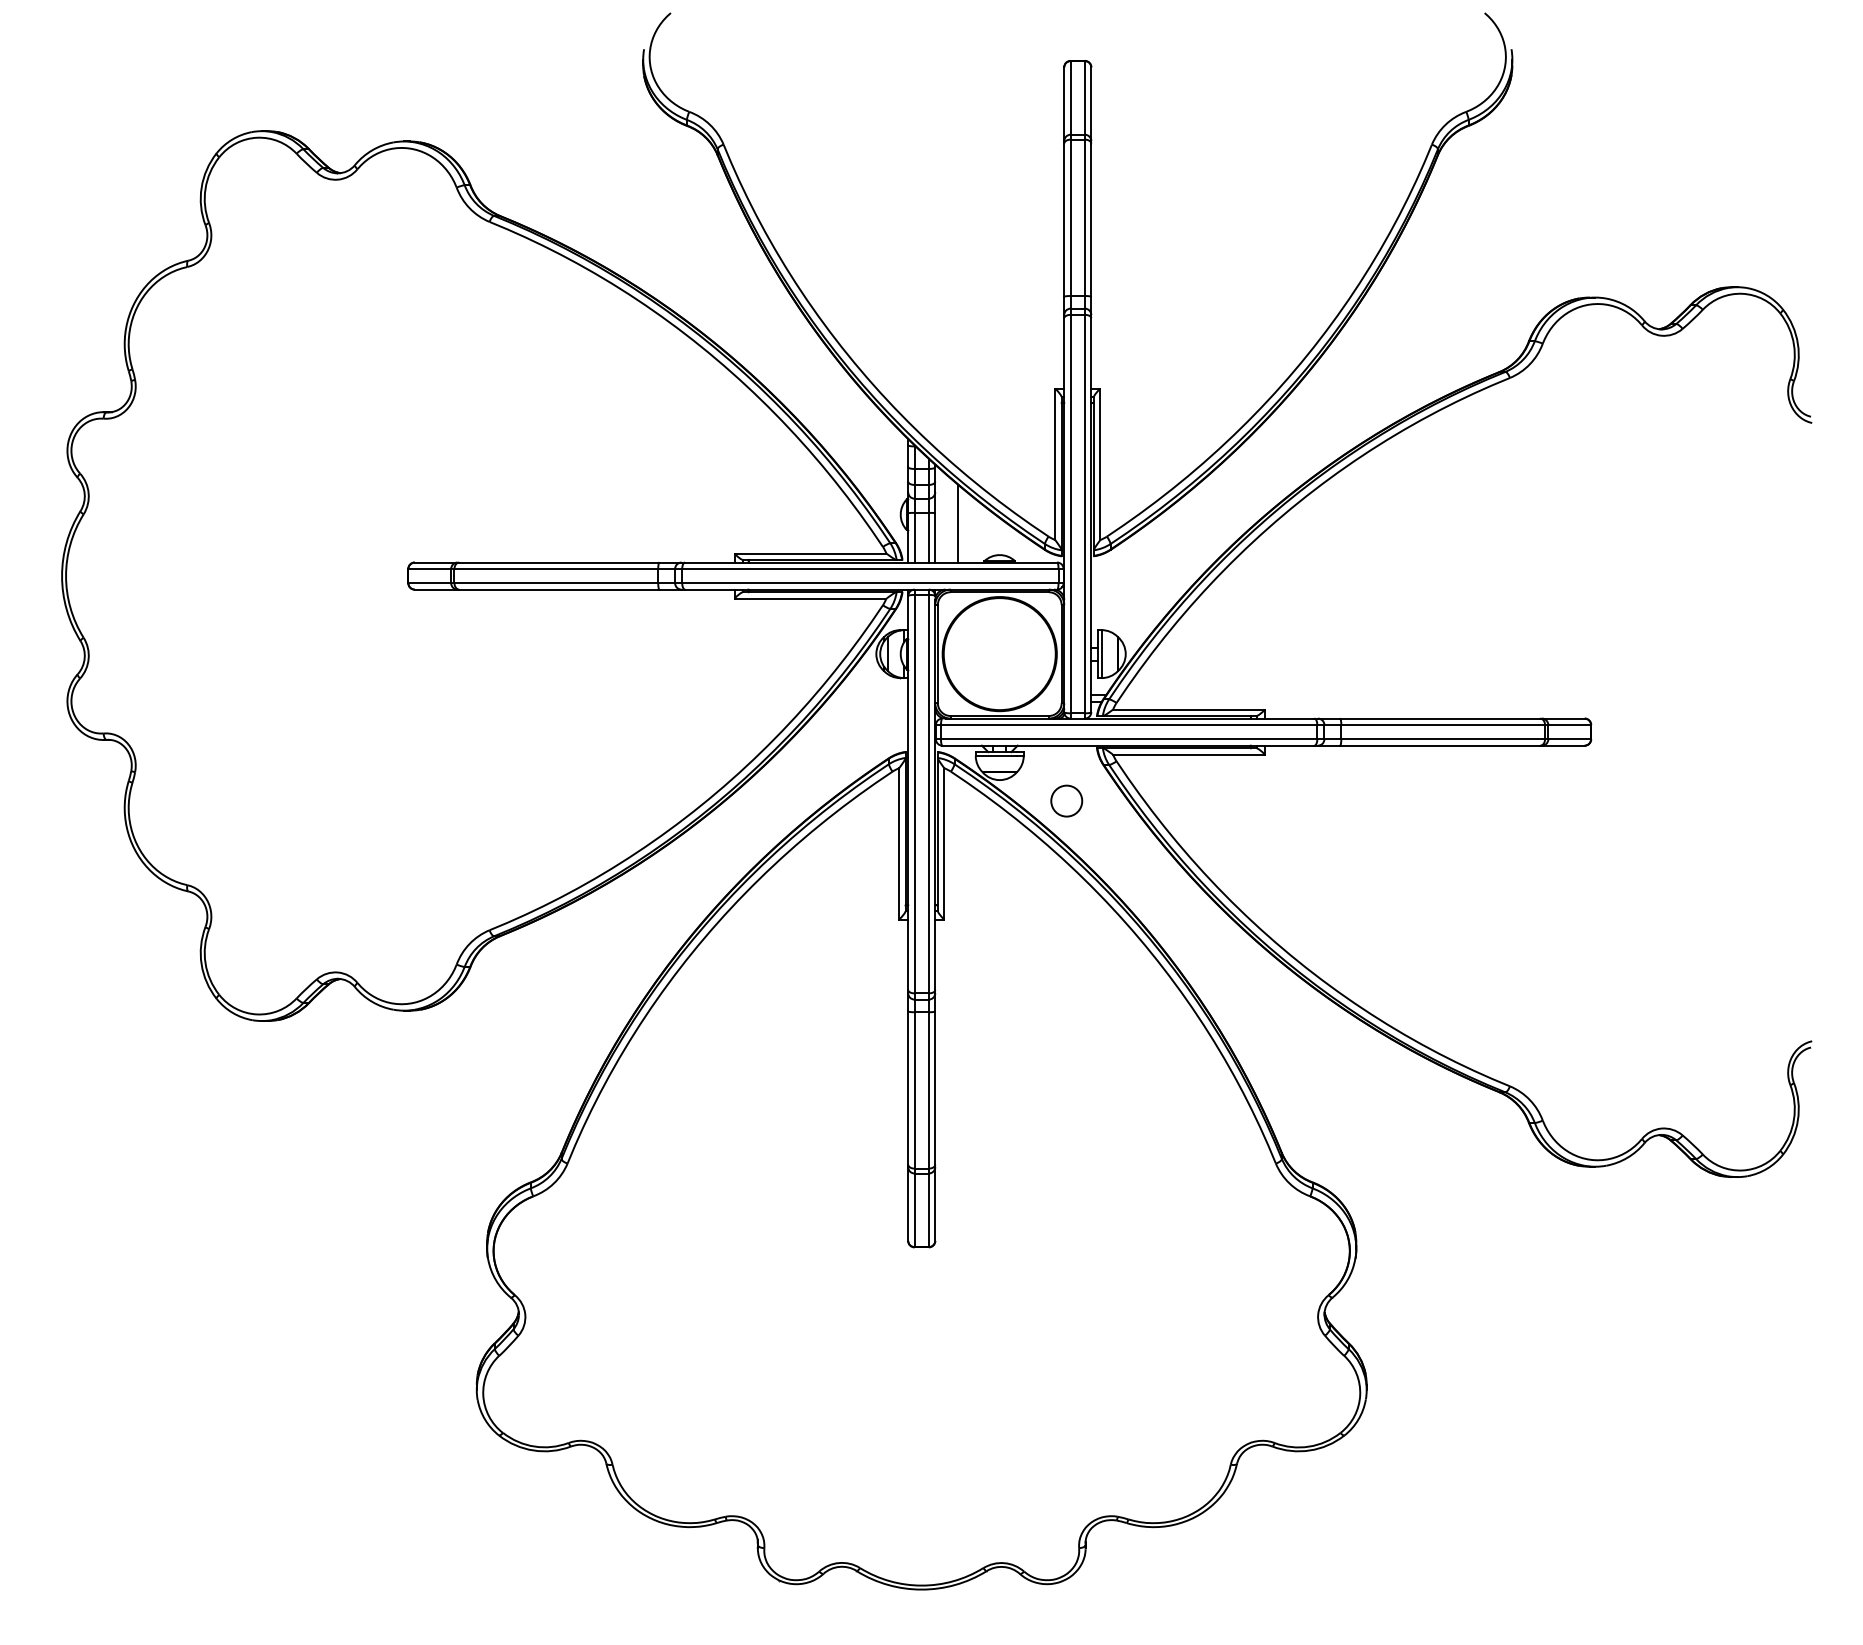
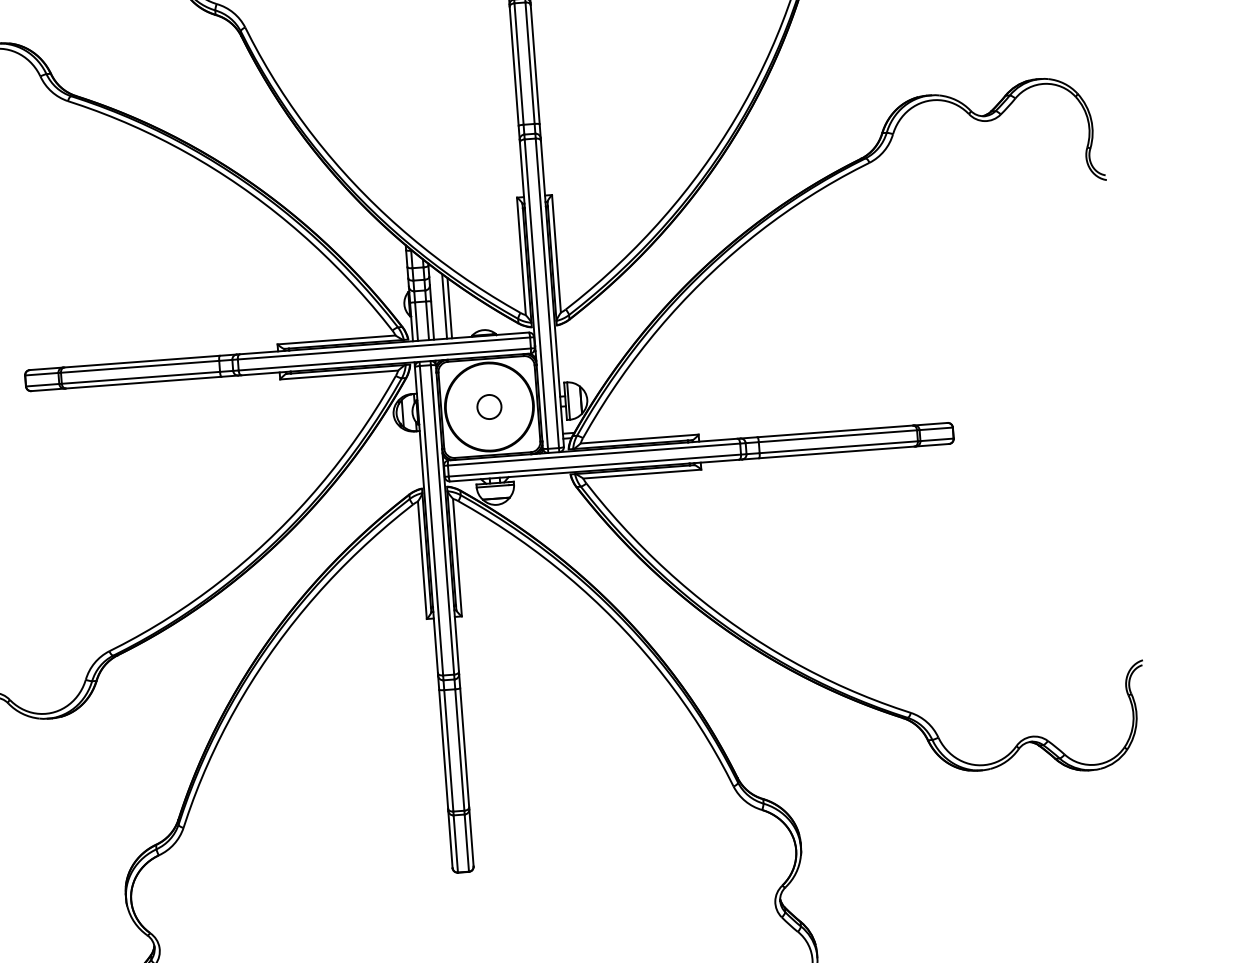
line: (952, 520) -> (444, 306), added
circle: (1066, 800) -> (489, 406), moved

